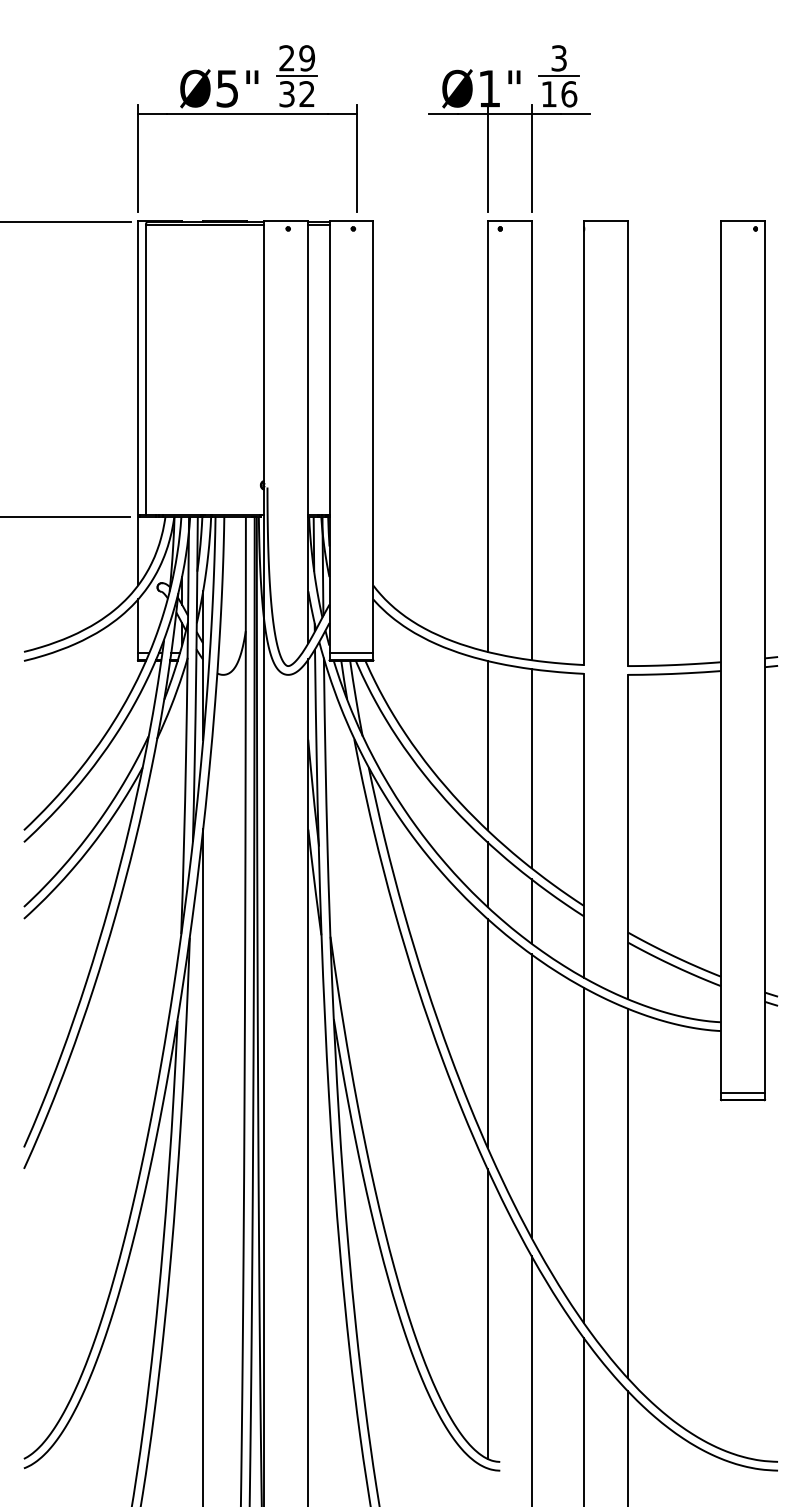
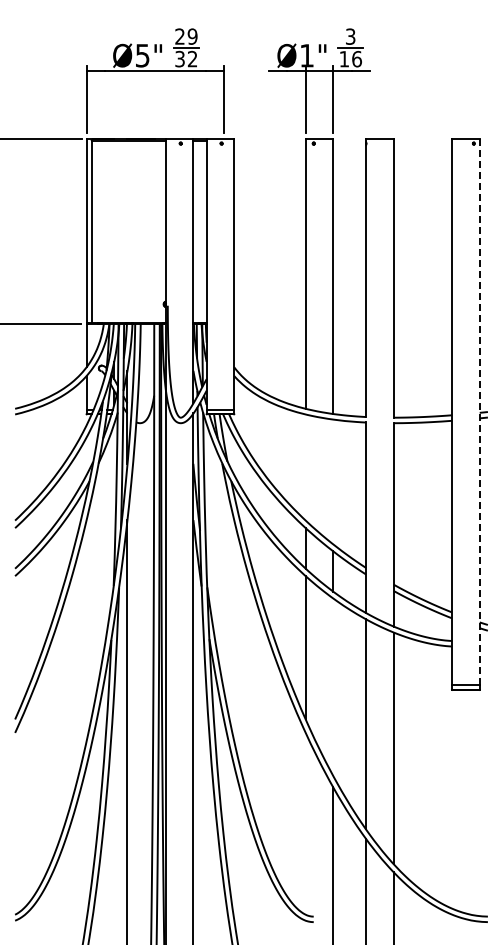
line: (764, 656) -> (479, 411), solid -> dashed
line: (487, 745) -> (305, 467), removed
line: (531, 767) -> (333, 481), removed
line: (531, 1094) -> (333, 686), removed
line: (487, 1313) -> (305, 823), removed

